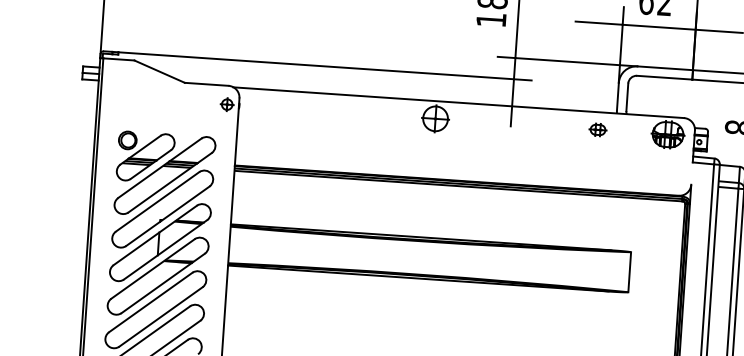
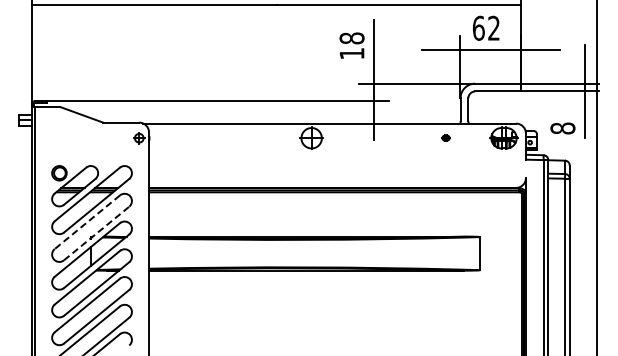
part: (597, 129) -> (445, 137), size x0.6
line: (157, 202) -> (87, 222), solid -> dashed
line: (168, 216) -> (97, 233), solid -> dashed

